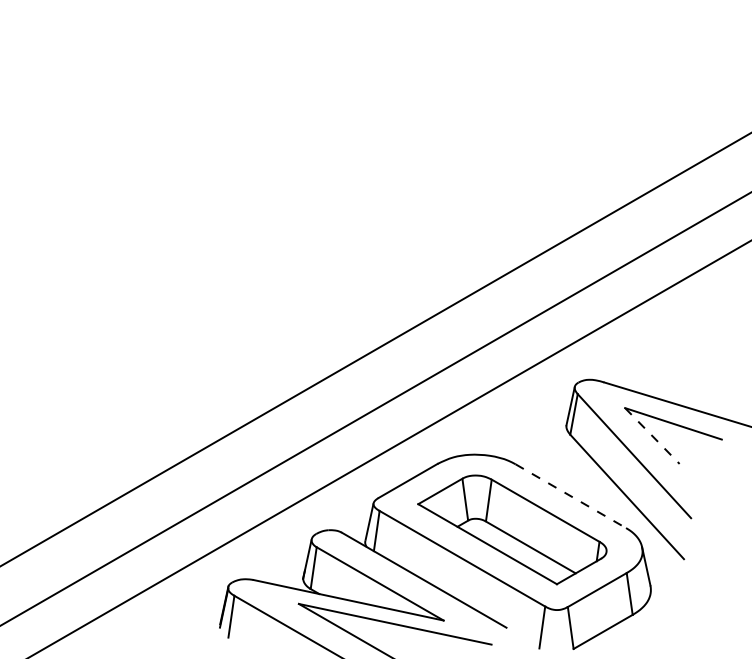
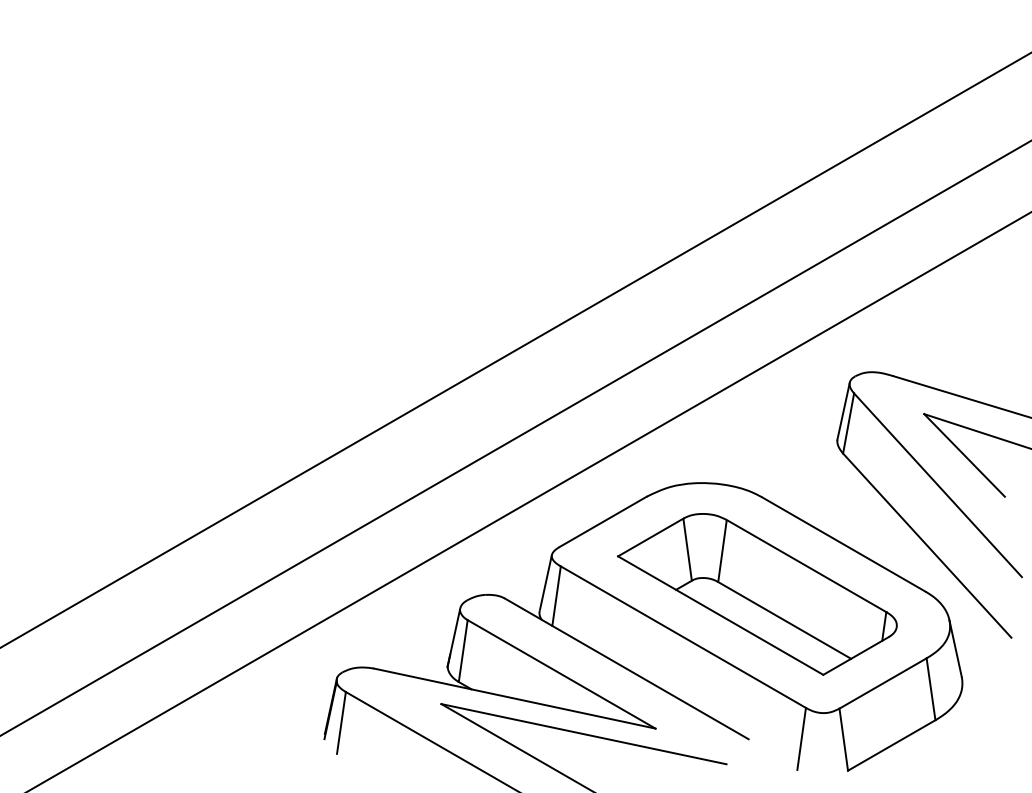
line: (652, 436) -> (964, 456), dashed -> solid
line: (570, 496) -> (843, 544), dashed -> solid

